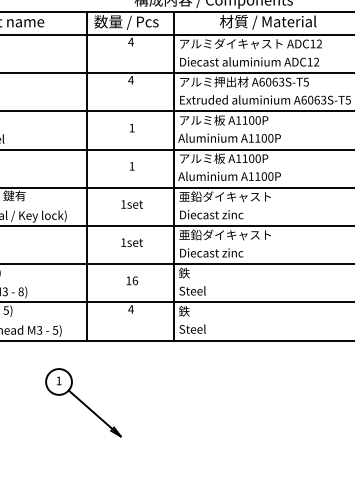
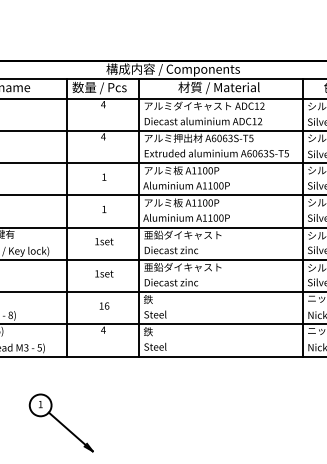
part: (82, 402) -> (60, 422), moved

